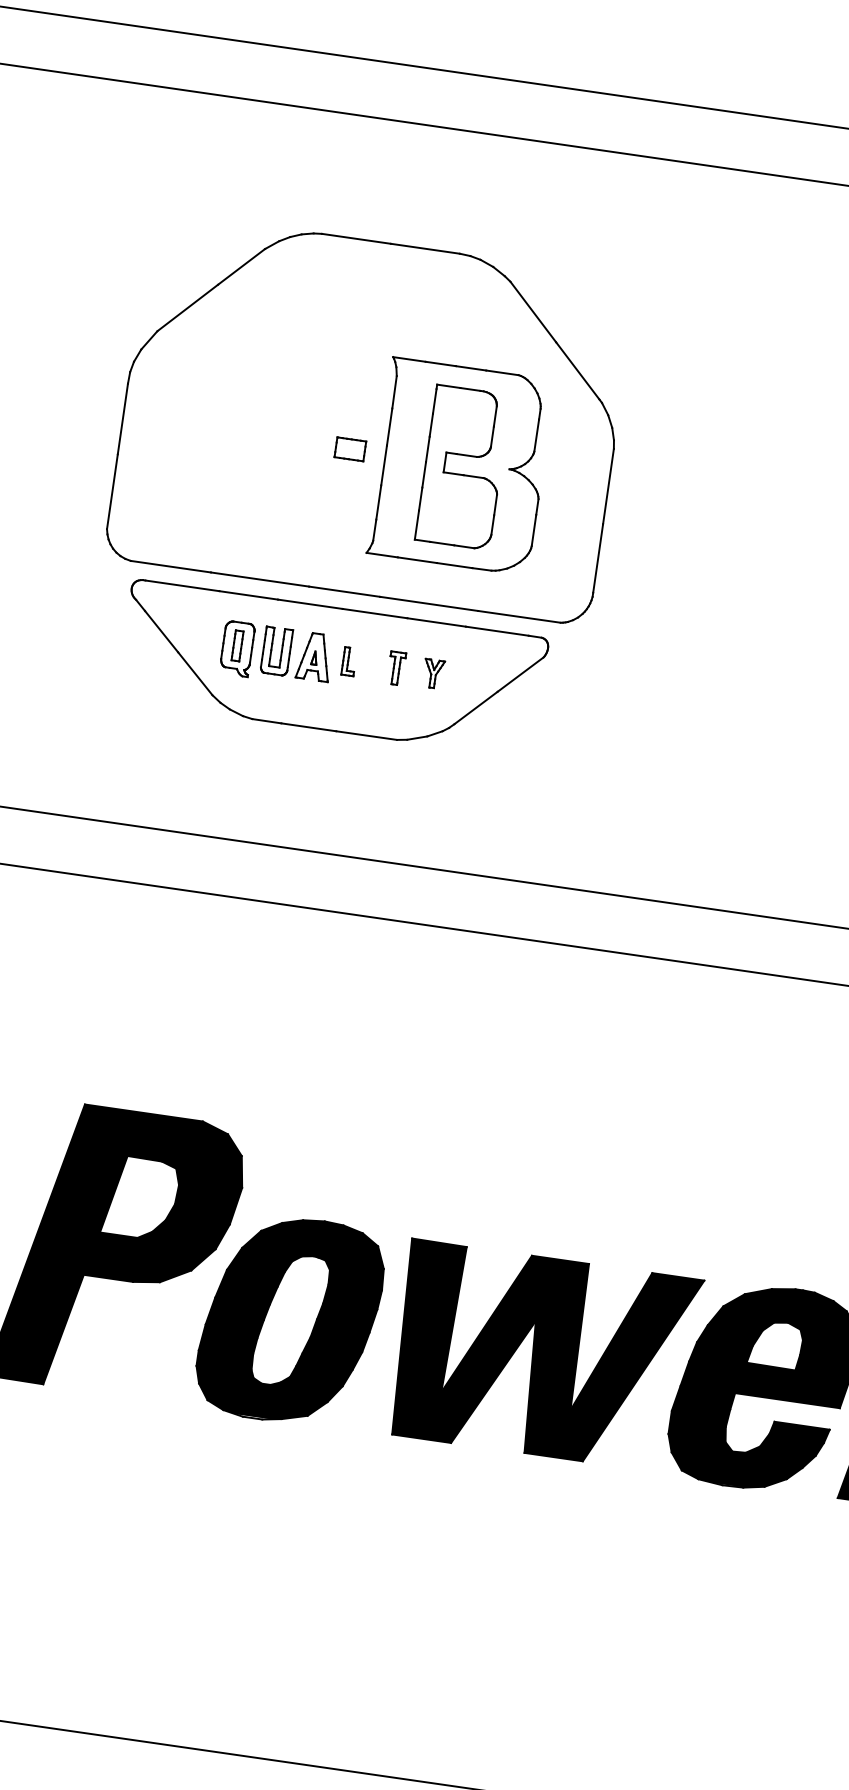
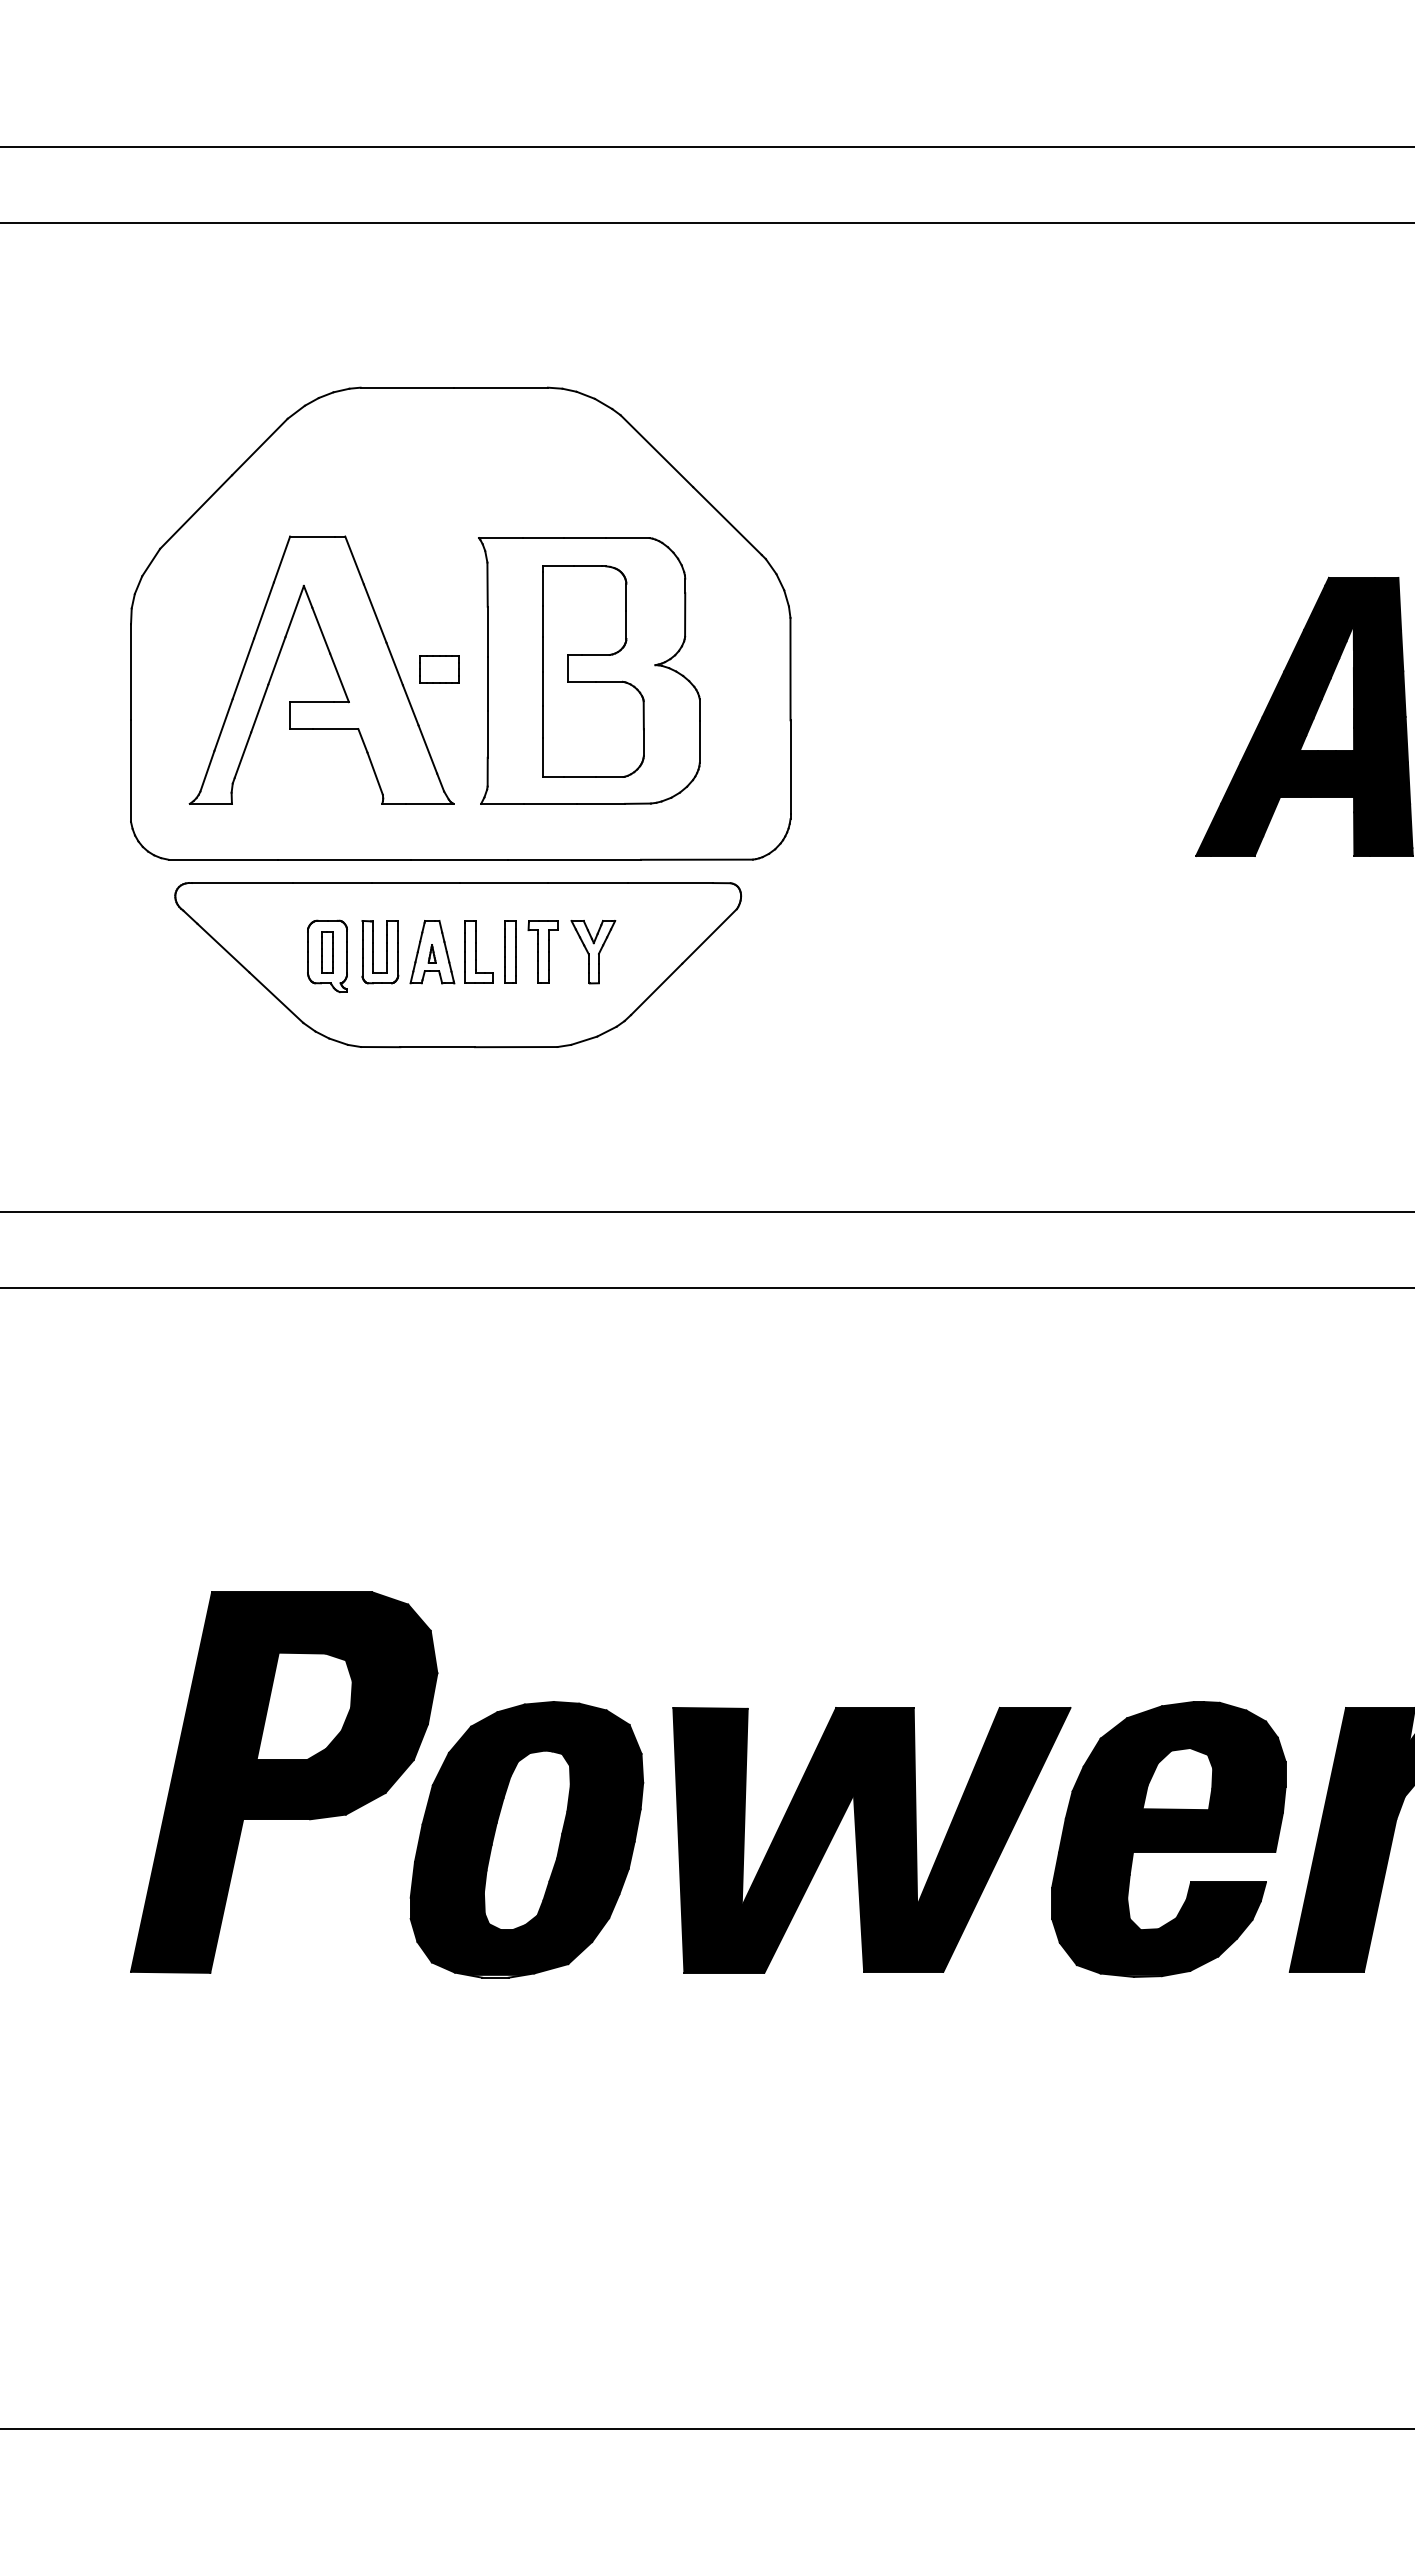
part: (272, 435) -> (333, 665), added
part: (348, 661) -> (478, 951), size x1.67
part: (372, 664) -> (510, 951), added
part: (396, 668) -> (542, 951), size x1.43
part: (433, 674) -> (593, 952), size x1.67

